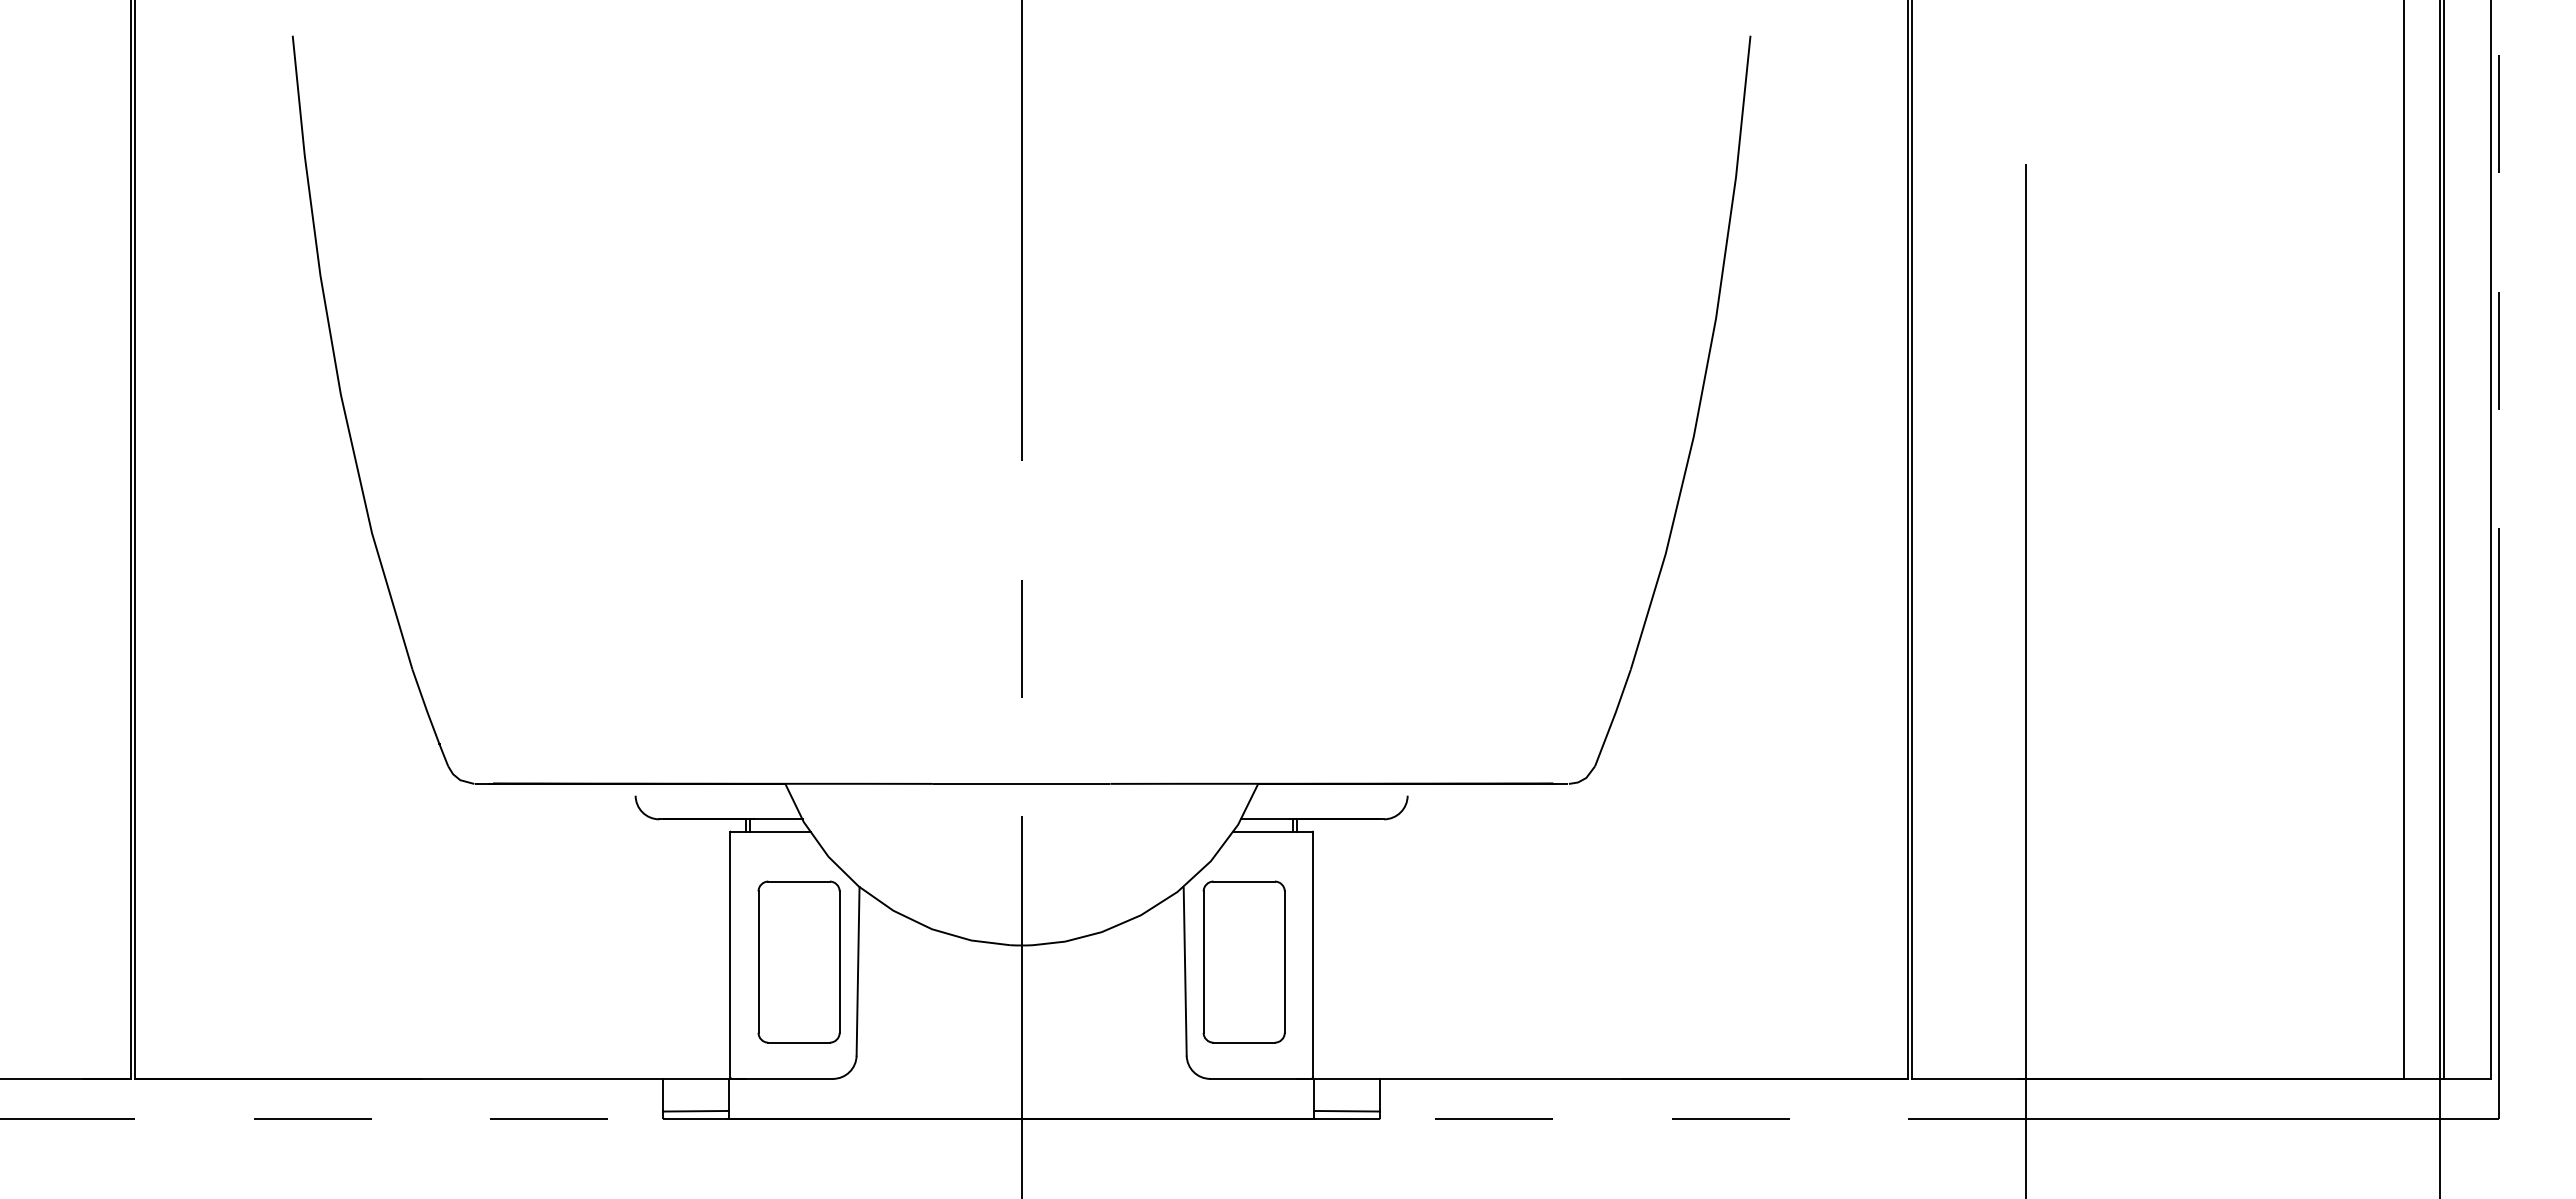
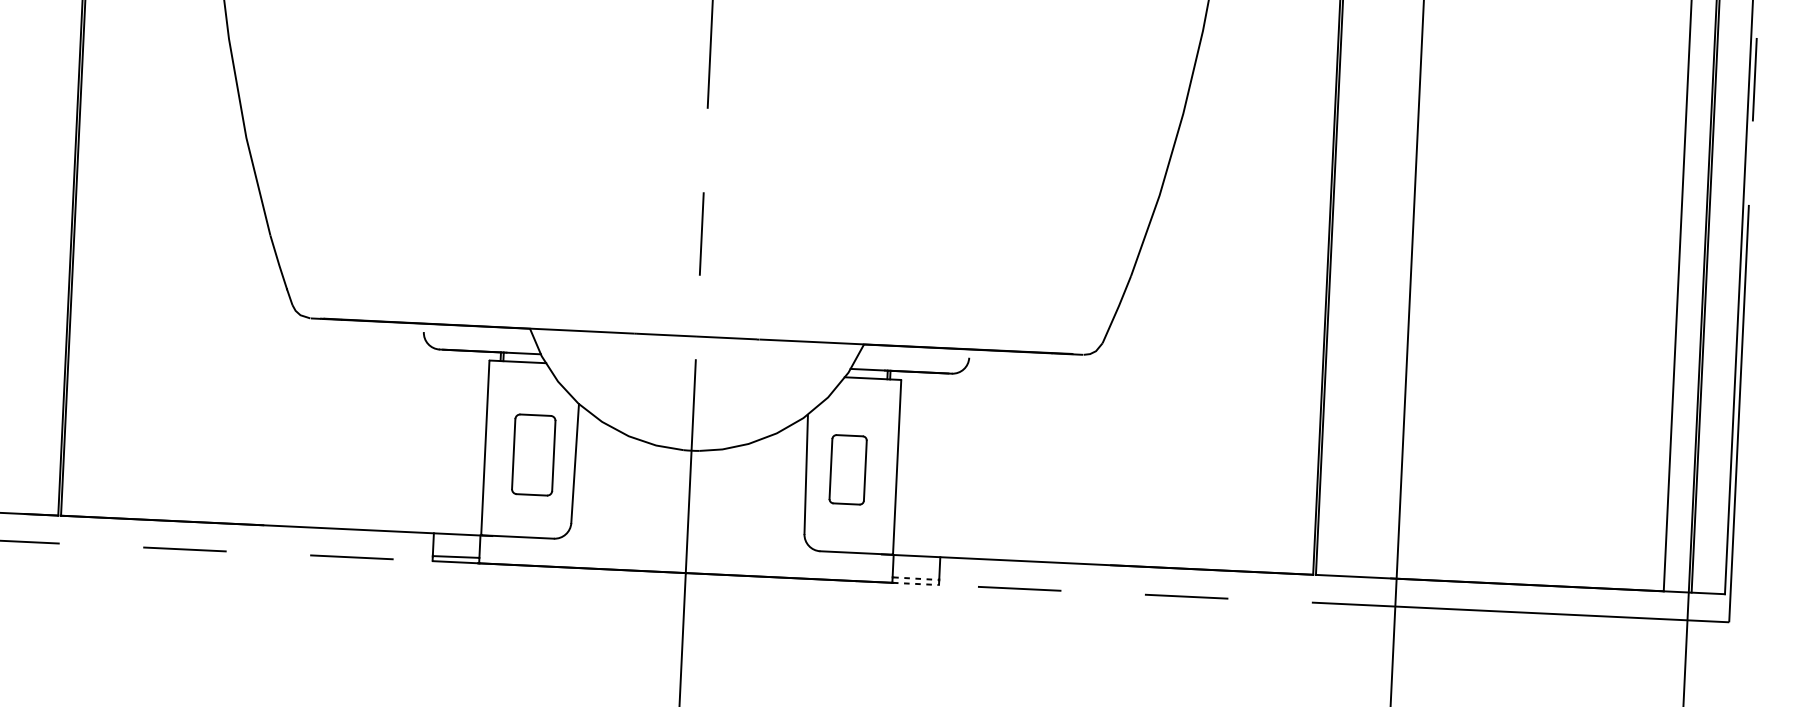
part: (798, 961) -> (533, 454), size x0.7
part: (1243, 961) -> (847, 469), size x0.6
line: (1347, 1111) -> (916, 578), solid -> dashed
line: (1347, 1118) -> (915, 583), solid -> dashed

